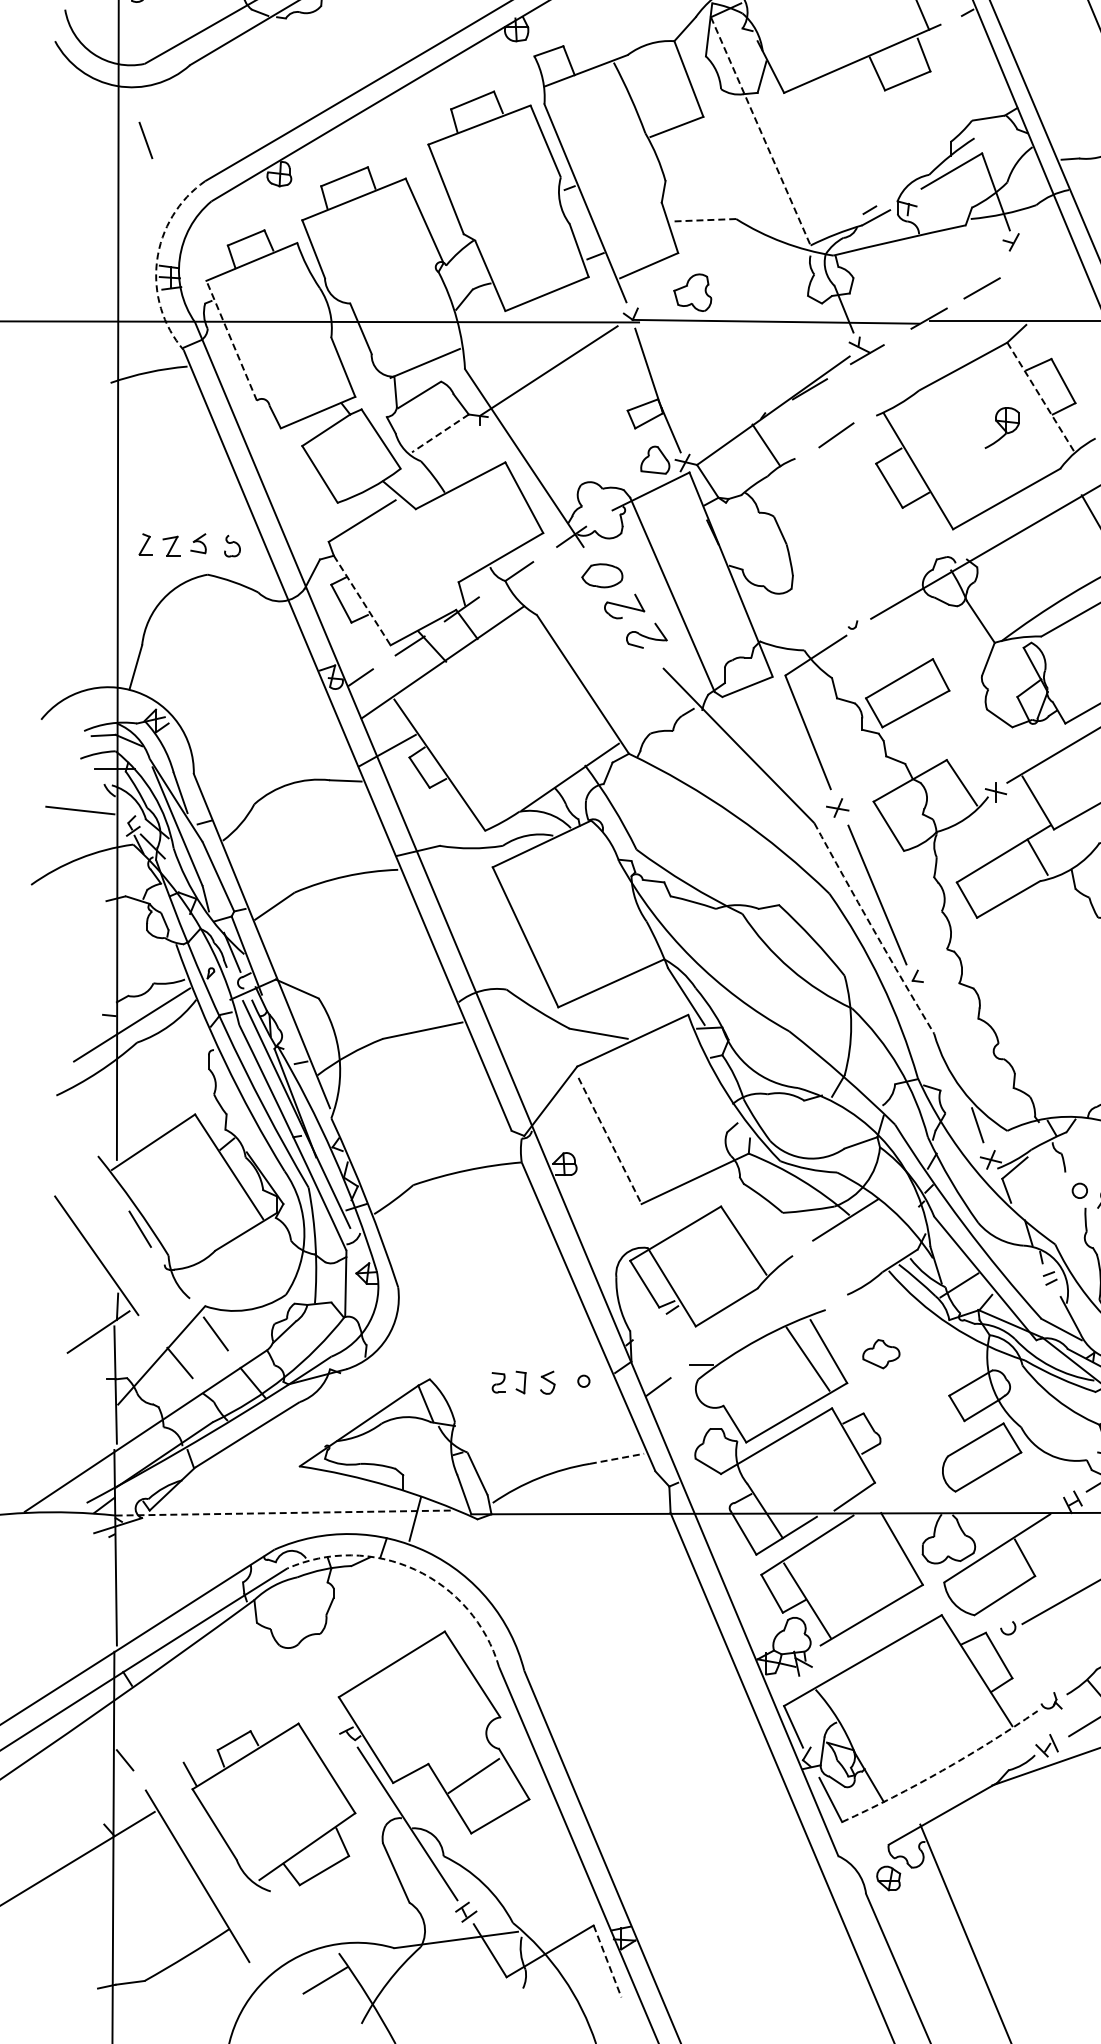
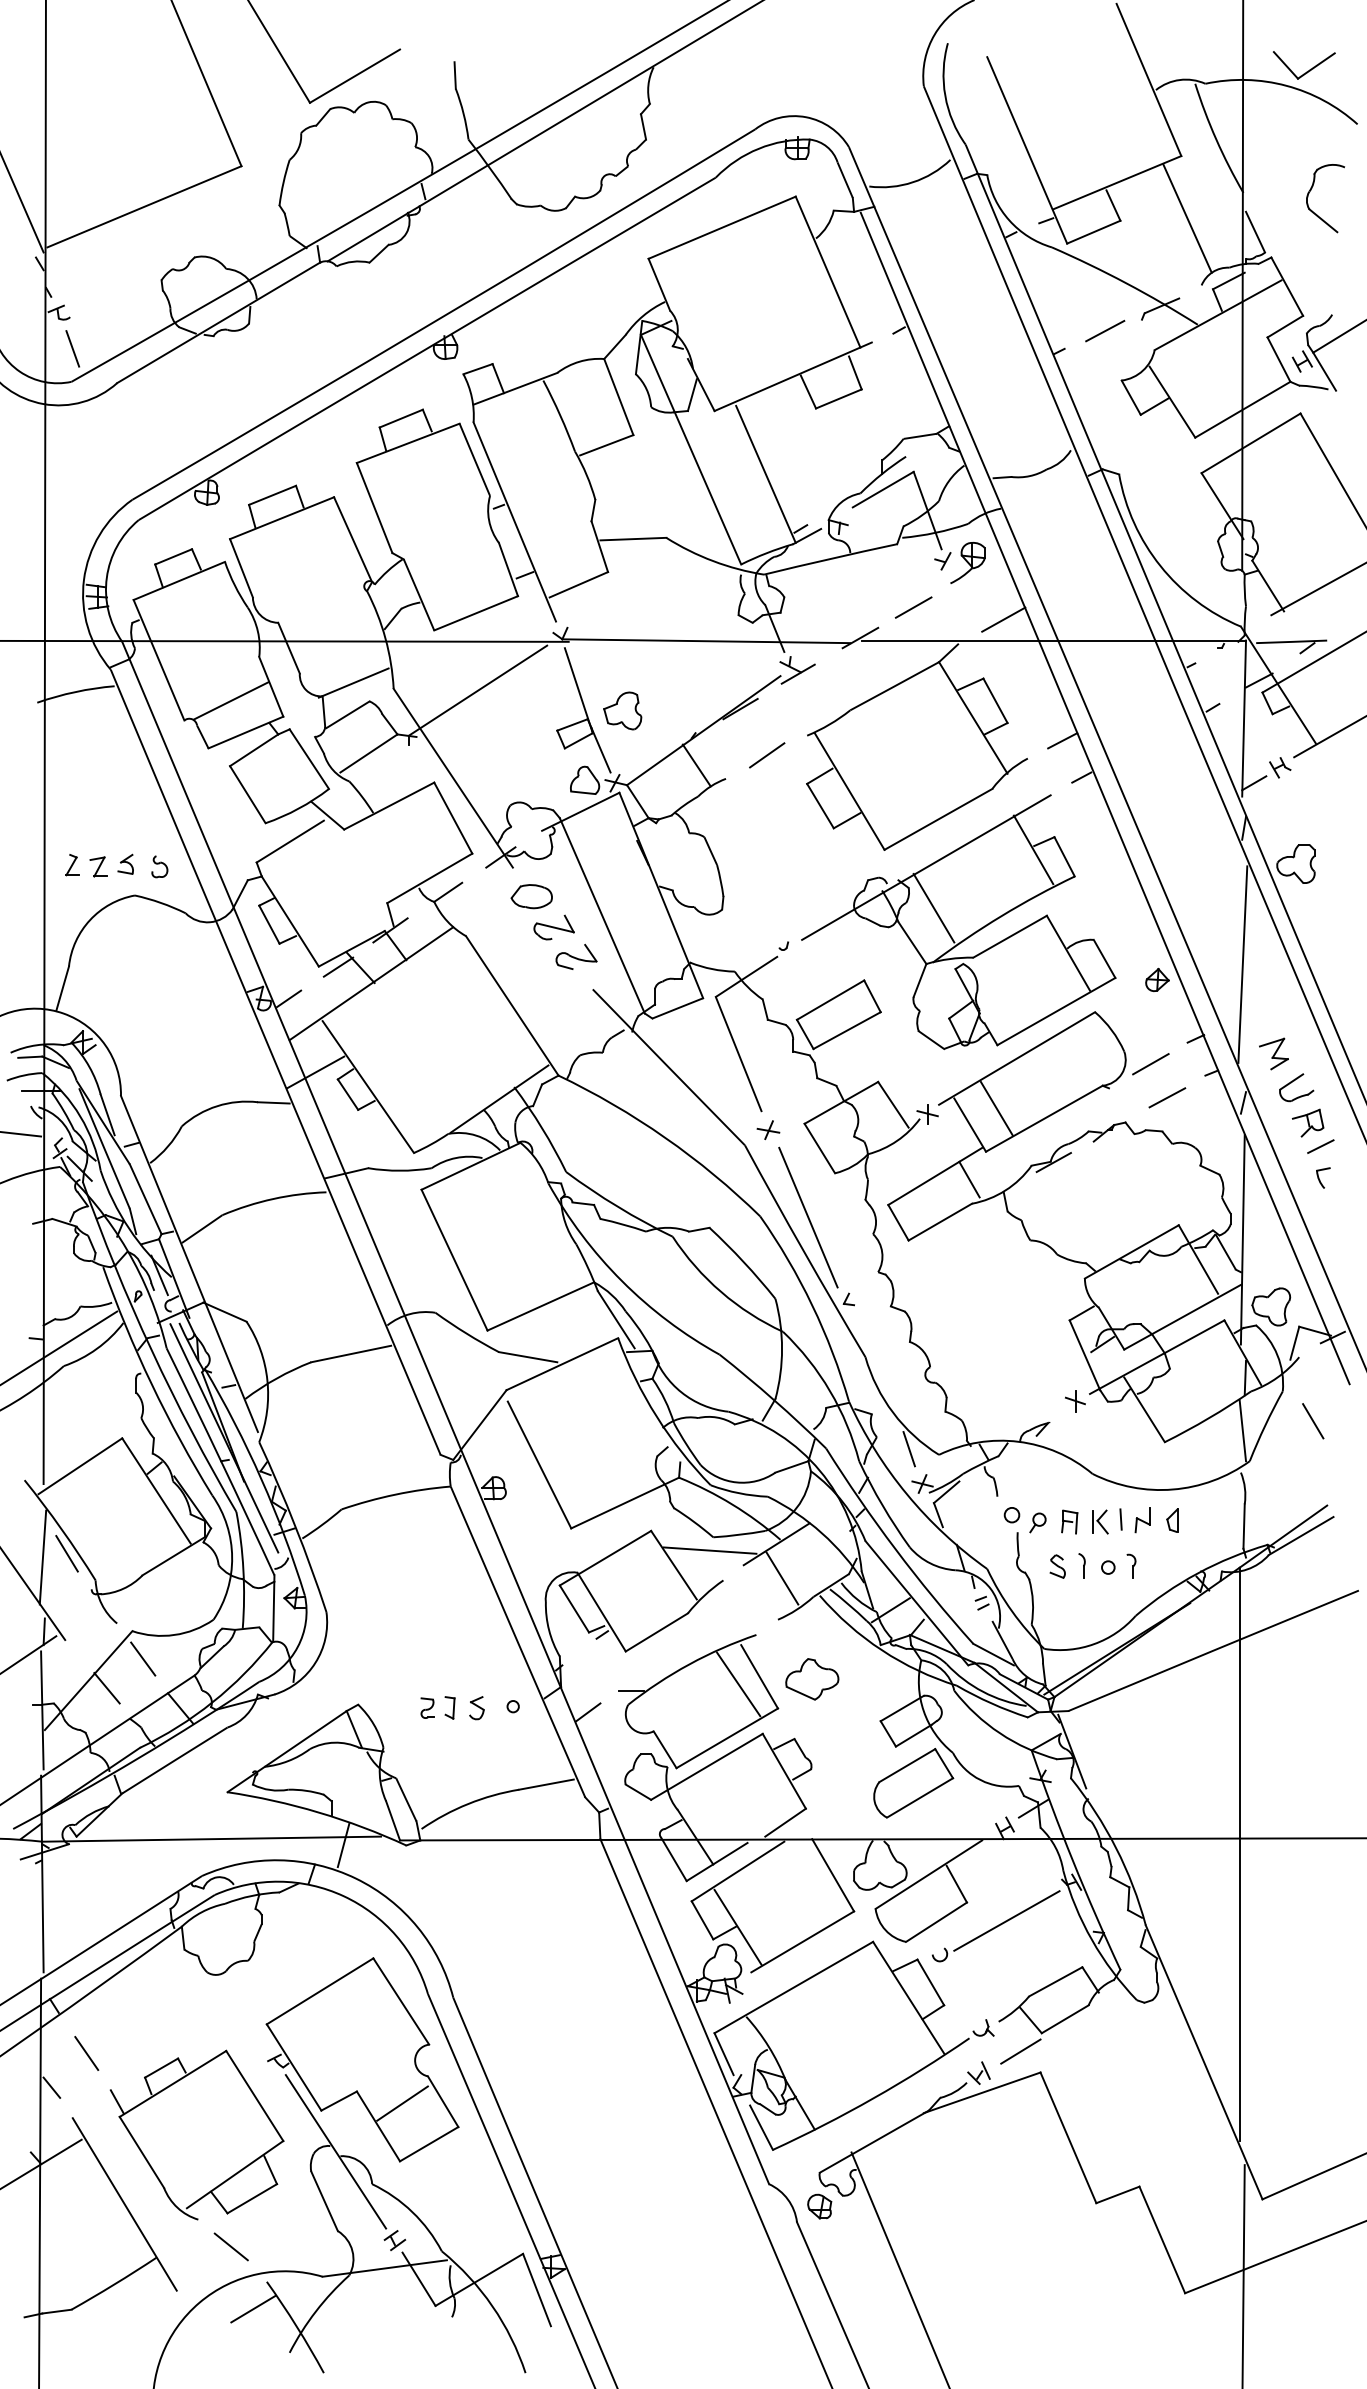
line: (761, 132) -> (691, 450), dashed -> solid
line: (145, 140) -> (72, 348), moved
line: (834, 155) -> (765, 473), added
line: (702, 220) -> (632, 539), dashed -> solid
arc: (156, 261) -> (83, 580), dashed -> solid
part: (692, 292) -> (622, 710), moved
line: (1071, 300) -> (1003, 619), added
line: (231, 340) -> (158, 659), dashed -> solid
line: (303, 380) -> (231, 700), added
line: (1041, 398) -> (973, 718), dashed -> solid
part: (1001, 427) -> (967, 562), moved
line: (439, 433) -> (368, 753), dashed -> solid
line: (1001, 586) -> (933, 907), added
line: (362, 600) -> (290, 921), dashed -> solid
line: (1064, 786) -> (996, 1108), added
arc: (873, 928) -> (804, 1251), dashed -> solid
line: (610, 1141) -> (539, 1465), dashed -> solid
line: (779, 1226) -> (709, 1550), added
line: (115, 1232) -> (42, 1557), added
line: (851, 1253) -> (782, 1578), added
part: (881, 1354) -> (812, 1679), size x1.43
line: (616, 1458) -> (546, 1784), dashed -> solid
line: (284, 1513) -> (212, 1839), dashed -> solid
arc: (415, 1570) -> (343, 1896), dashed -> solid
line: (159, 1726) -> (86, 2053), added
arc: (942, 1770) -> (873, 2098), dashed -> solid
line: (302, 1918) -> (230, 2246), added
line: (608, 1961) -> (537, 2290), dashed -> solid

